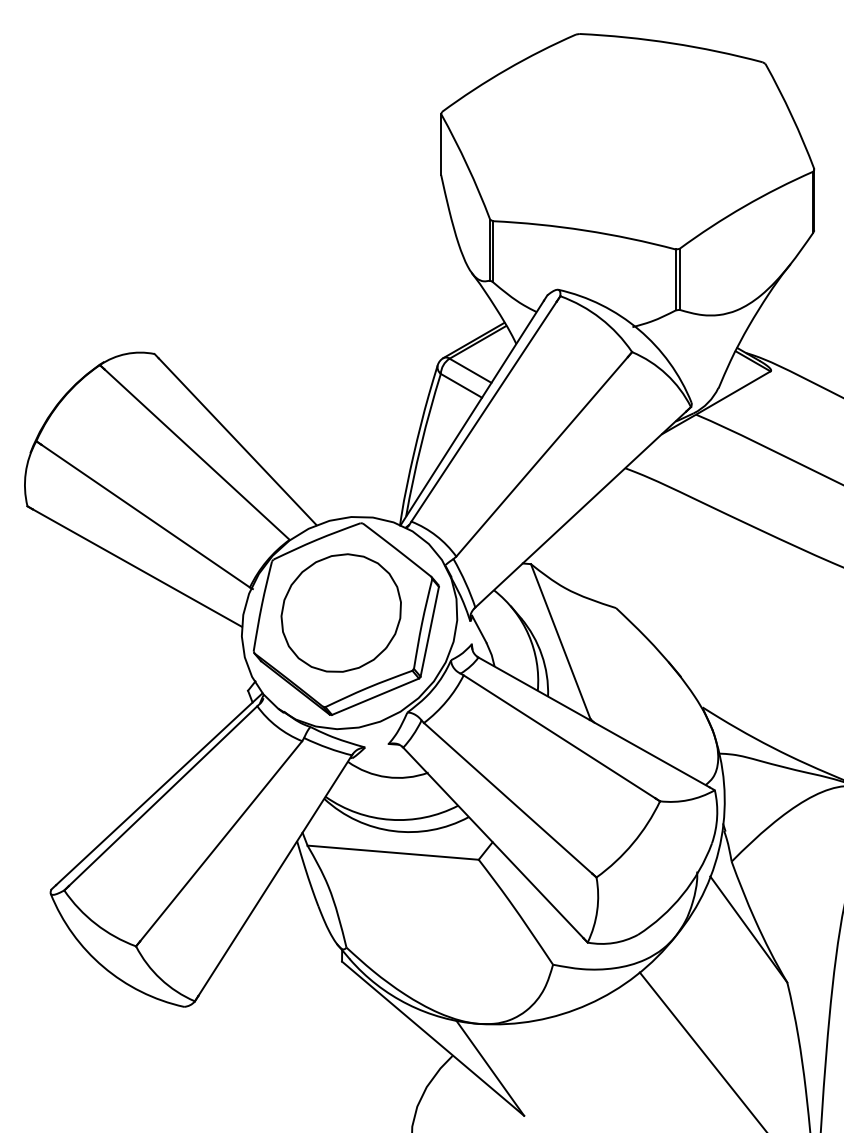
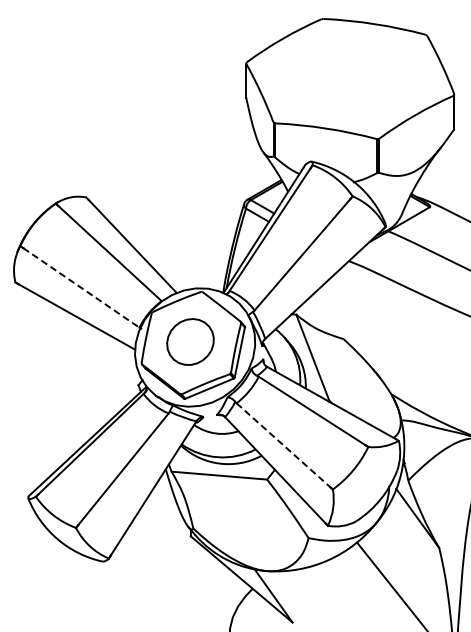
line: (145, 517) -> (81, 288), solid -> dashed
part: (341, 612) -> (190, 341), size x0.7
line: (508, 798) -> (283, 445), solid -> dashed

